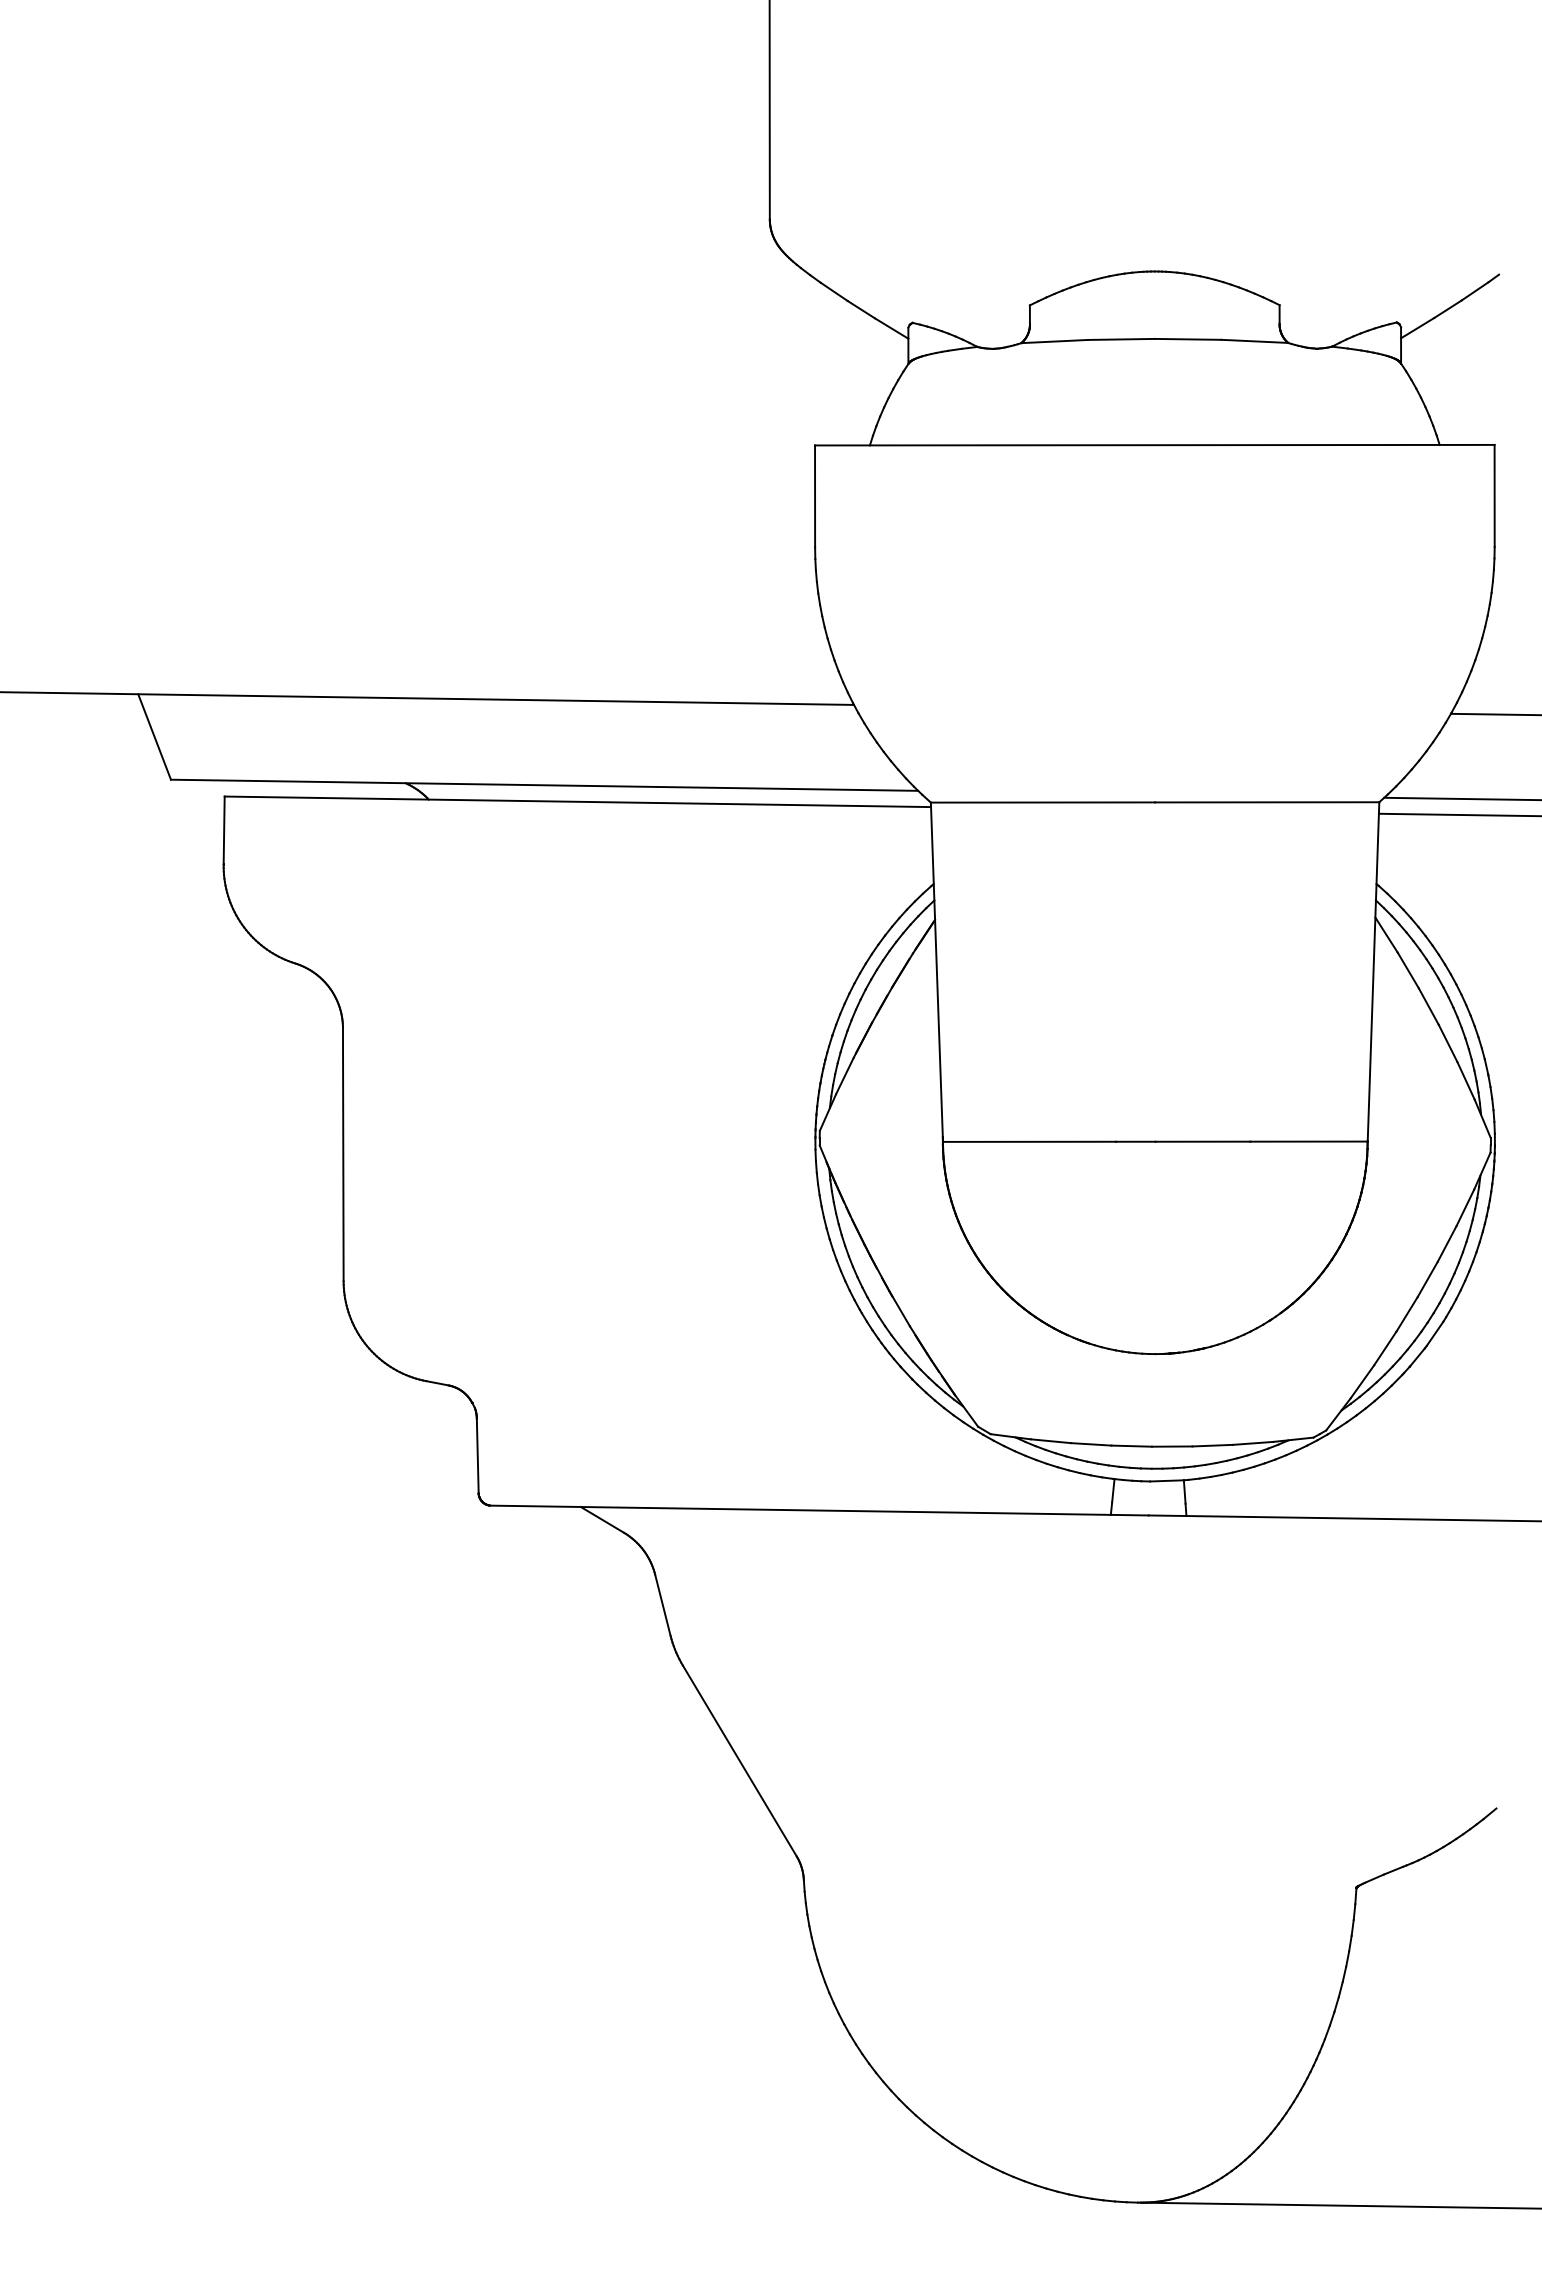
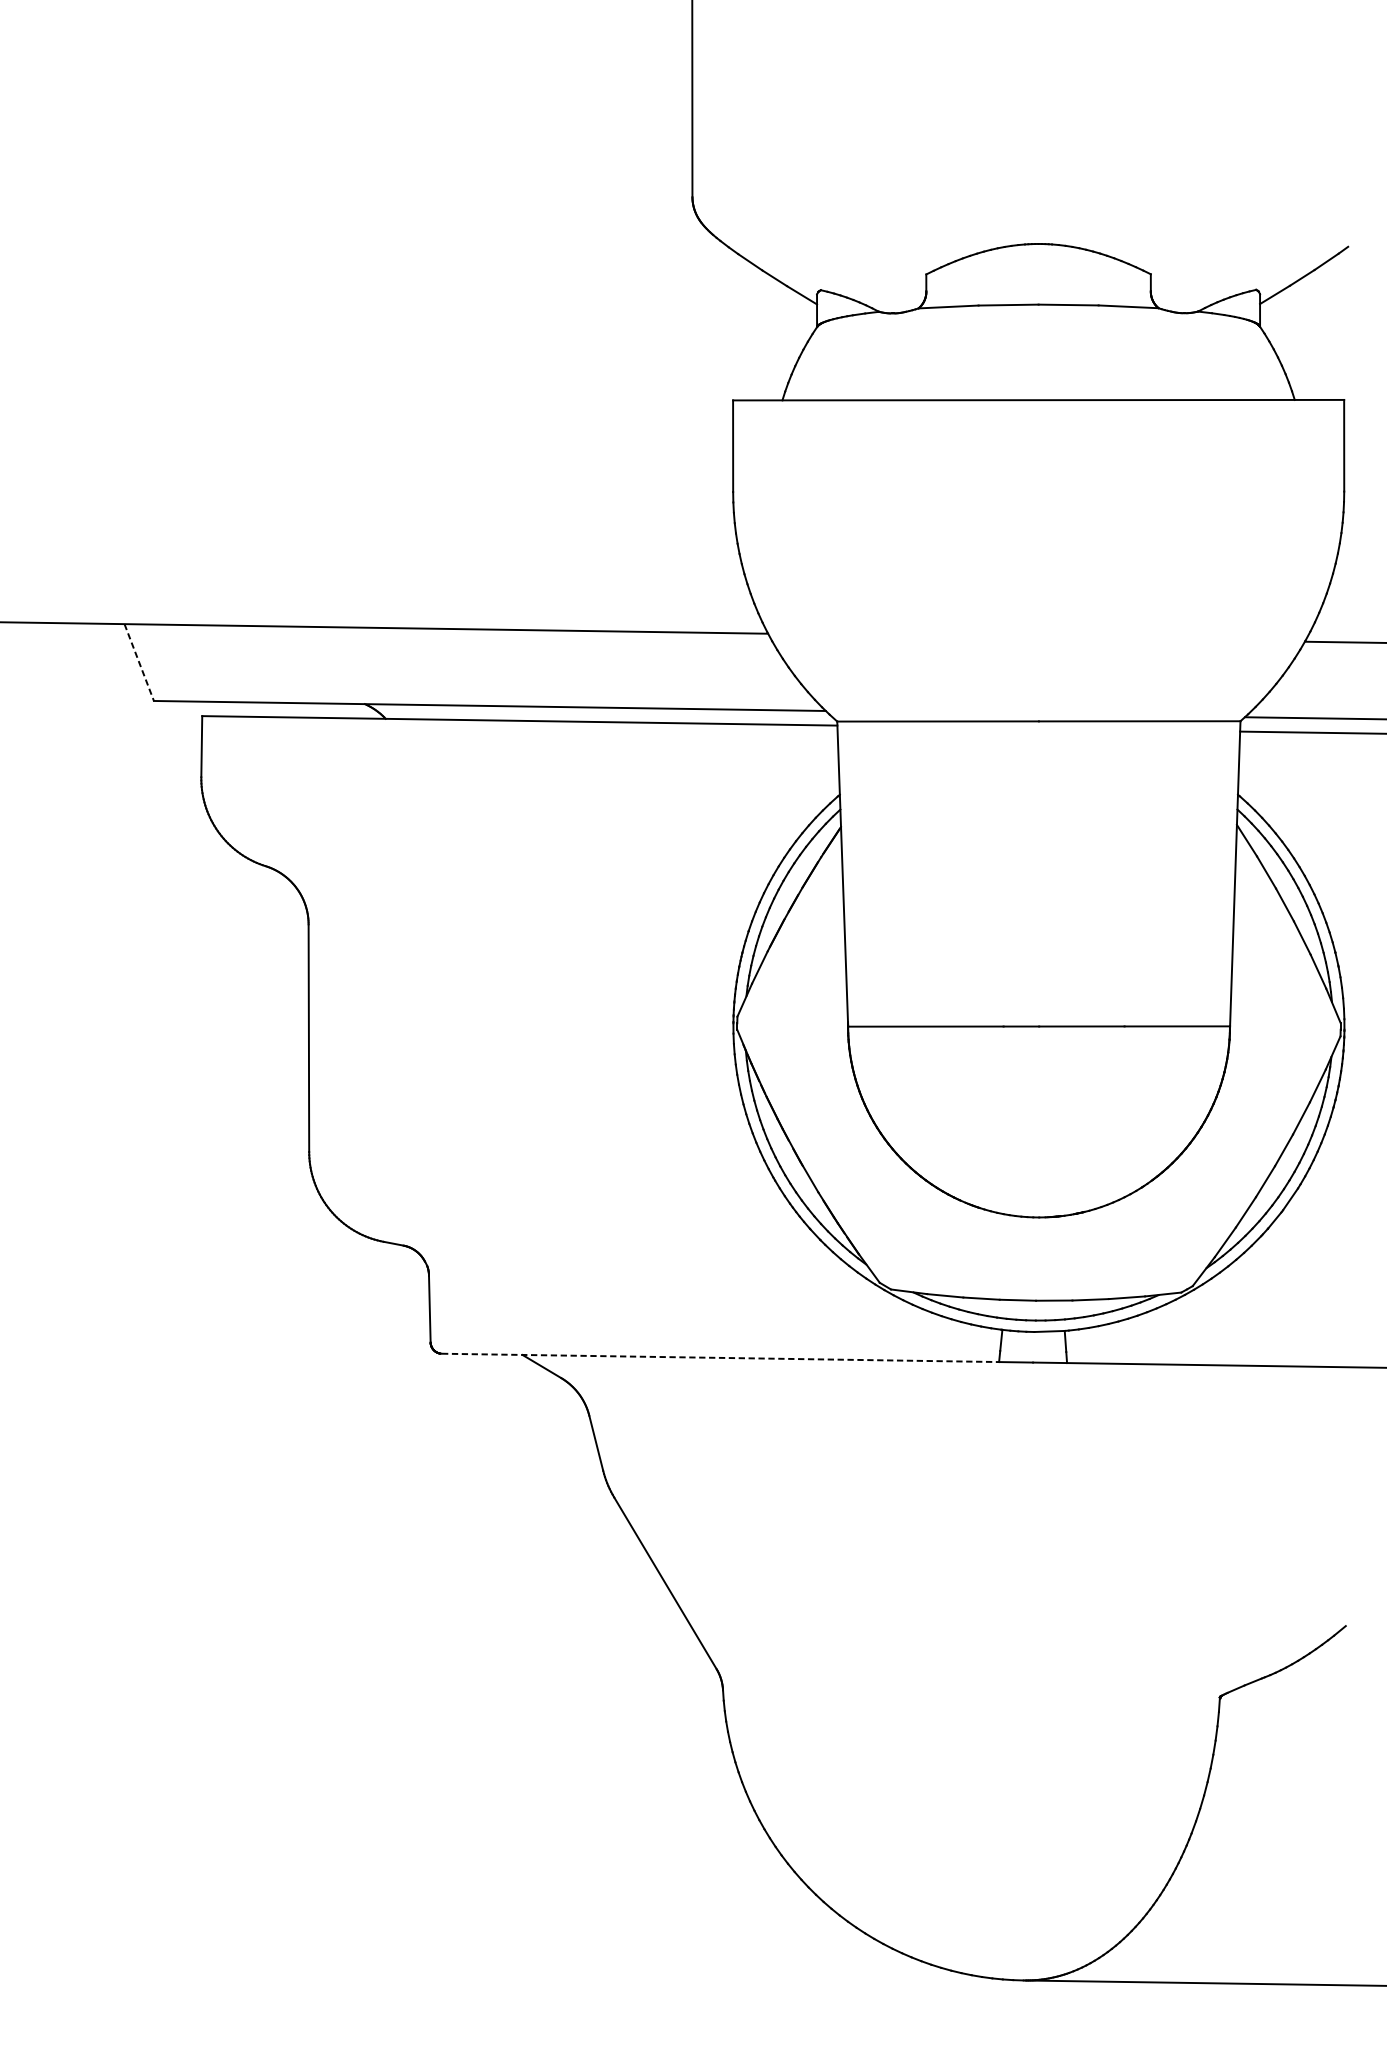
line: (154, 737) -> (139, 663), solid -> dashed
line: (801, 1510) -> (720, 1358), solid -> dashed

